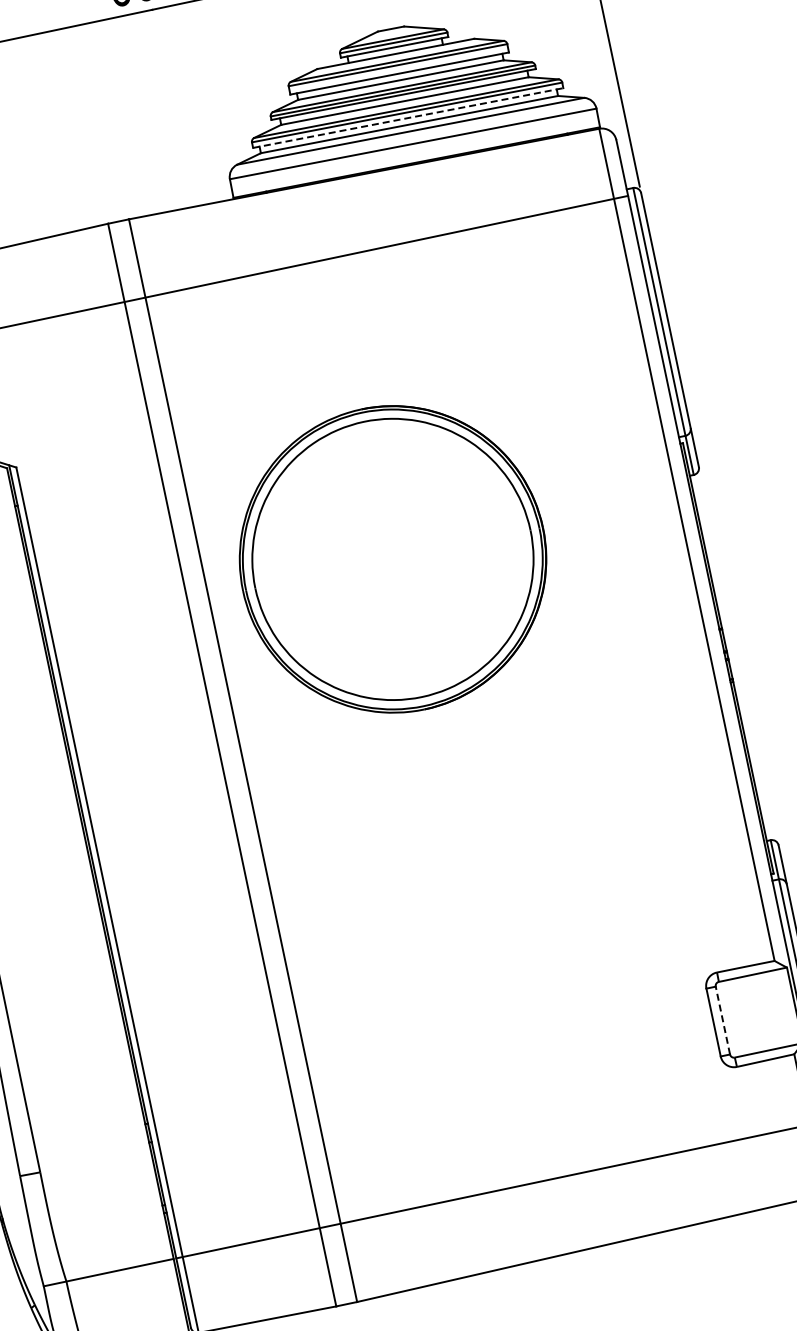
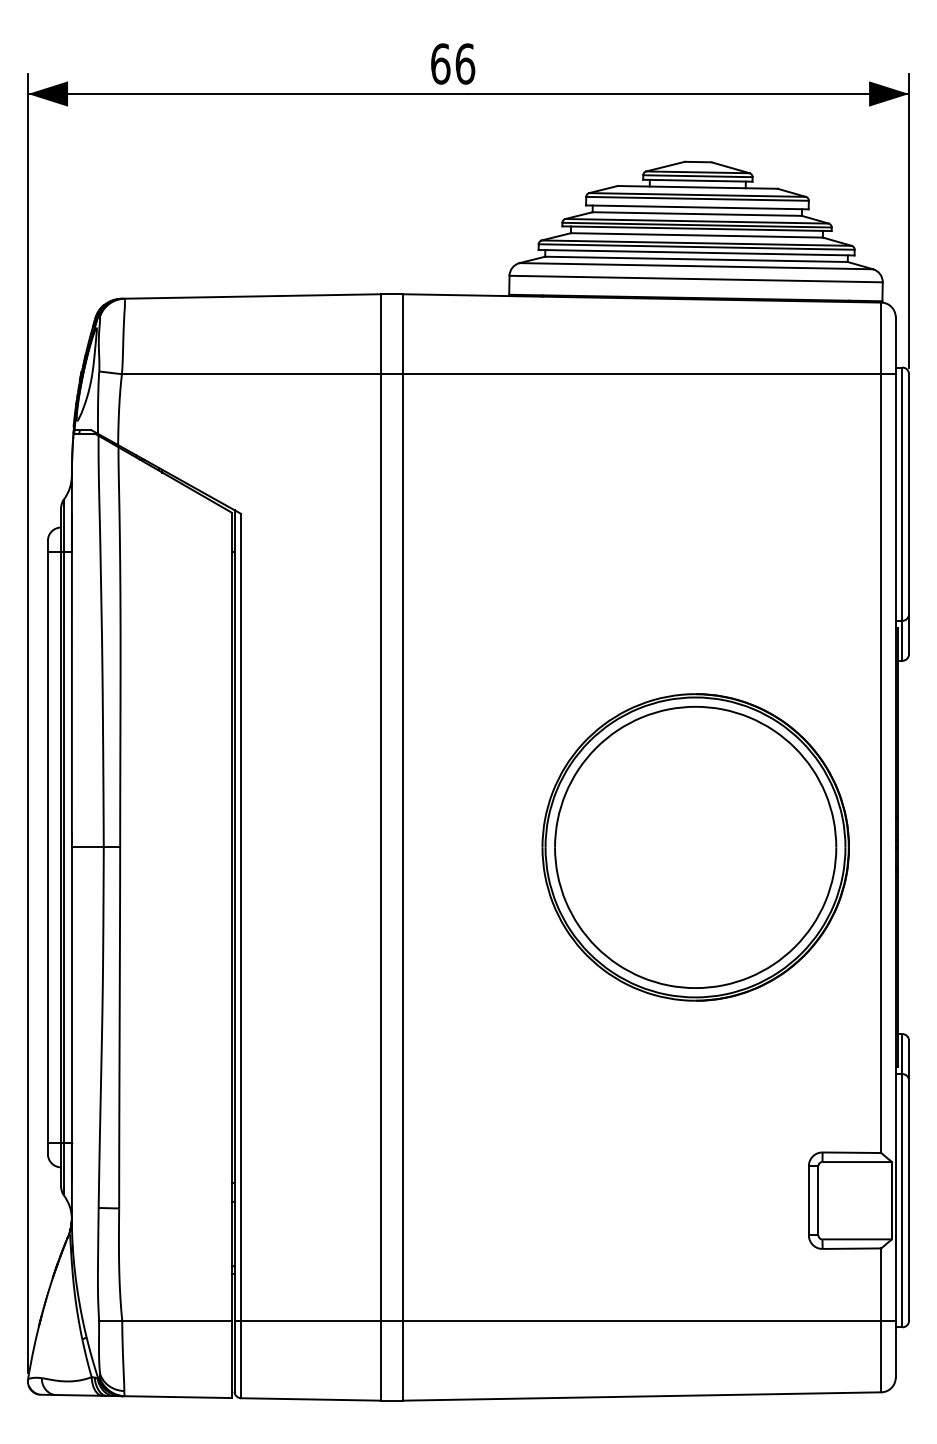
line: (408, 117) -> (696, 252), dashed -> solid
part: (392, 559) -> (695, 847), moved
line: (722, 1020) -> (818, 1200), dashed -> solid

